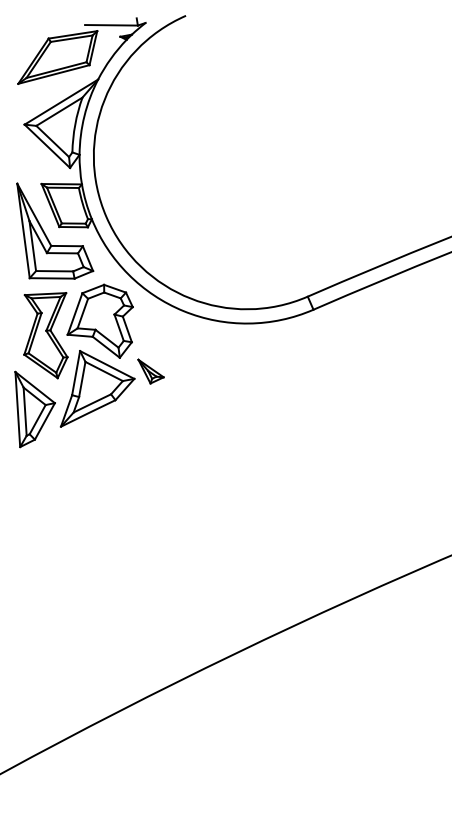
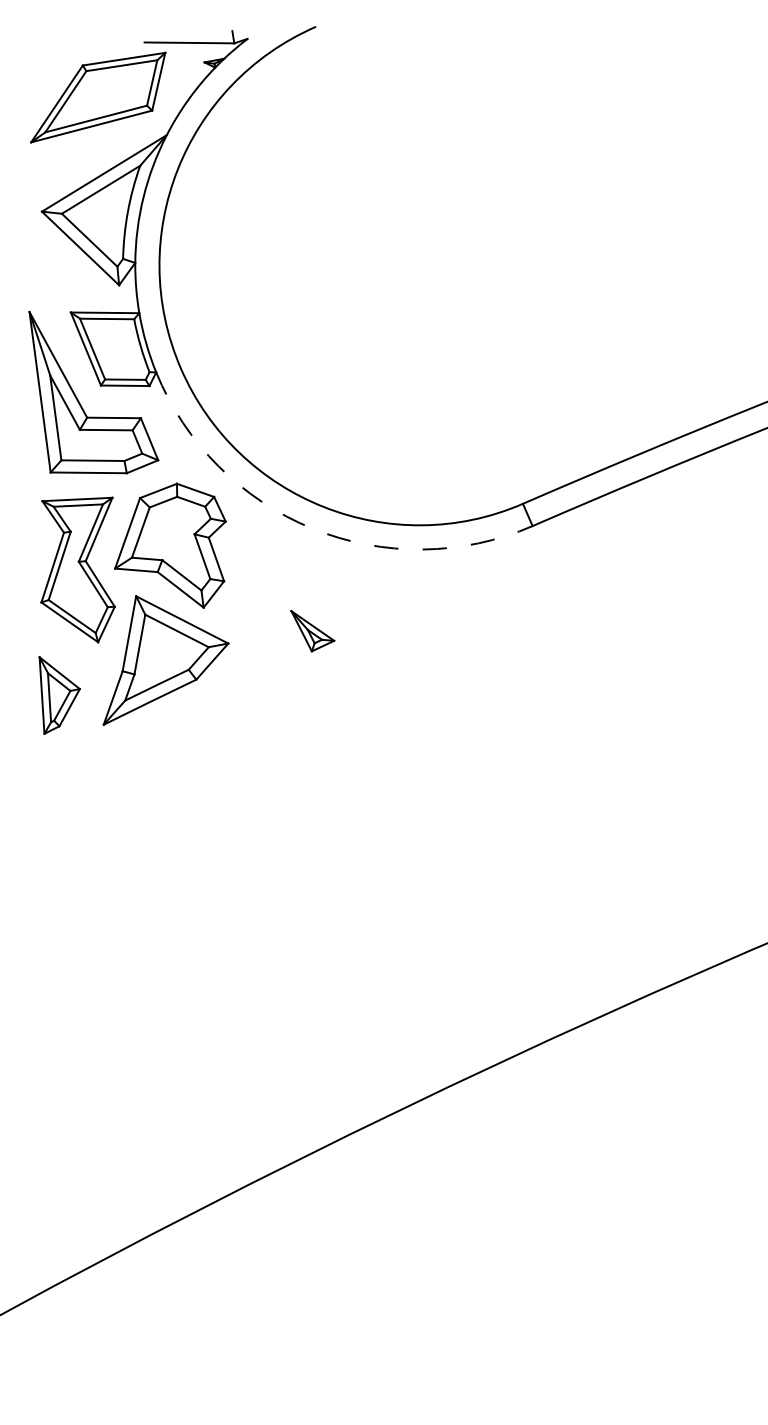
arc: (183, 311) -> (311, 529), solid -> dashed
part: (150, 371) -> (311, 630), moved
part: (34, 409) -> (58, 695), size x0.6

